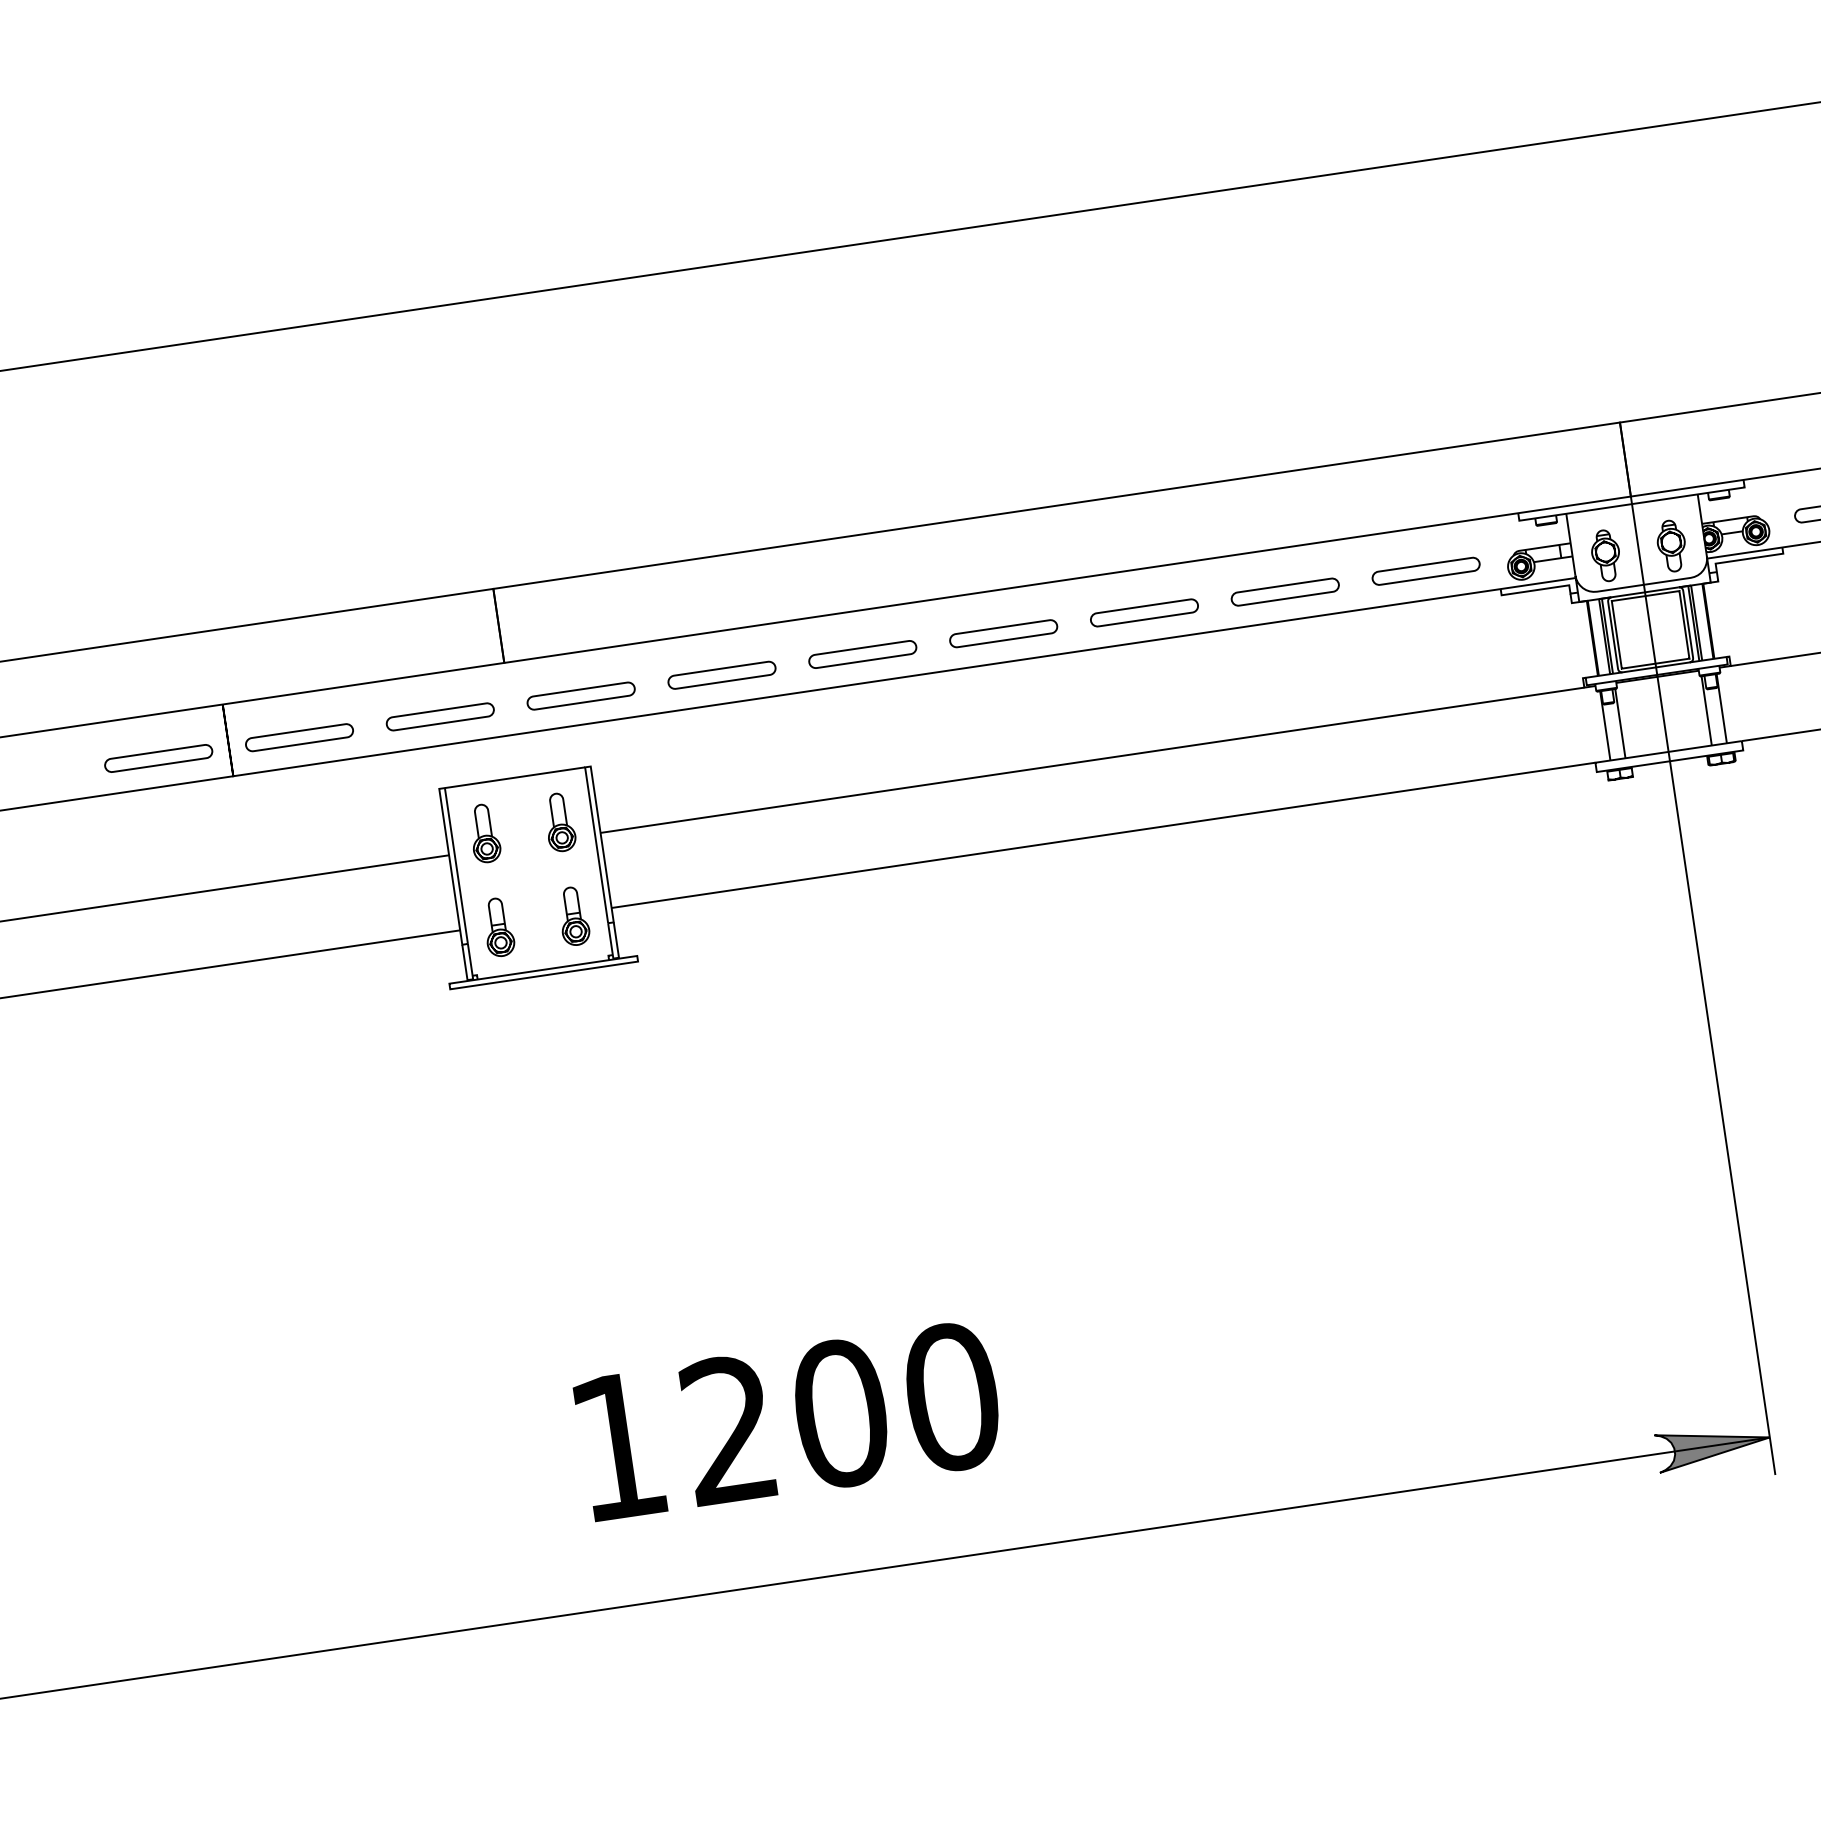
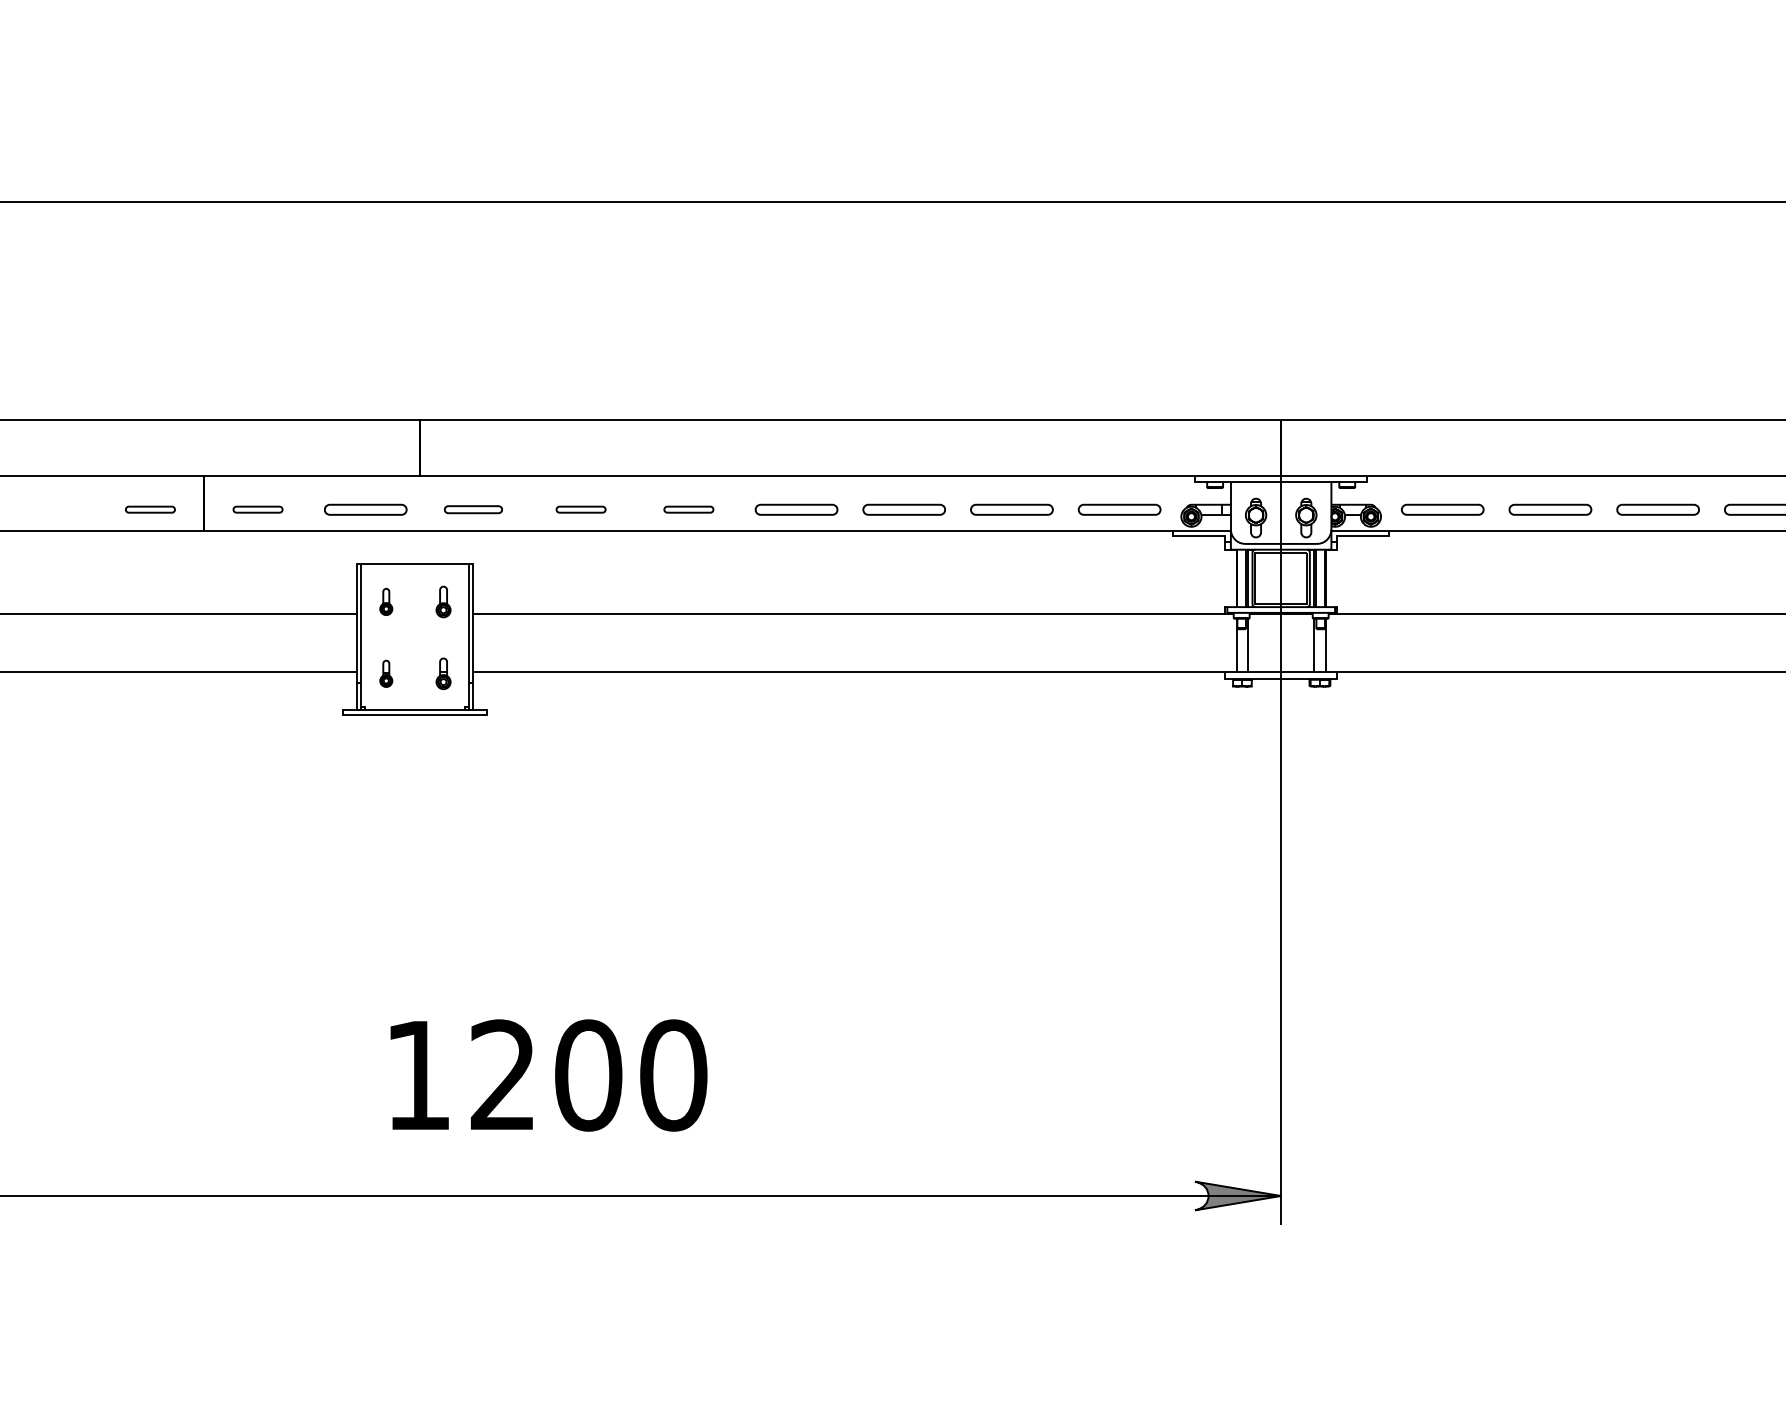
part: (862, 654) -> (688, 509), size x0.6
part: (721, 675) -> (580, 509), size x0.6
part: (581, 695) -> (473, 509), size x0.7
part: (298, 737) -> (257, 509), size x0.6
part: (158, 758) -> (150, 509), size x0.6
part: (559, 821) -> (443, 601), size x0.7
part: (485, 832) -> (386, 601), size x0.6
part: (573, 915) -> (443, 673), size x0.7
part: (499, 926) -> (386, 673), size x0.6

